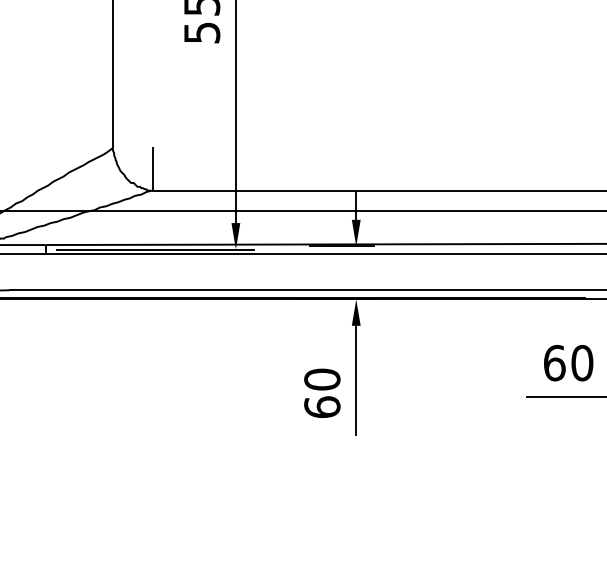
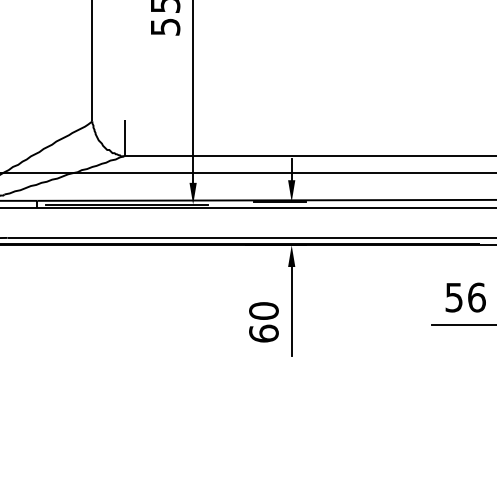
text: (568, 363) -> (465, 297), 60 -> 56

